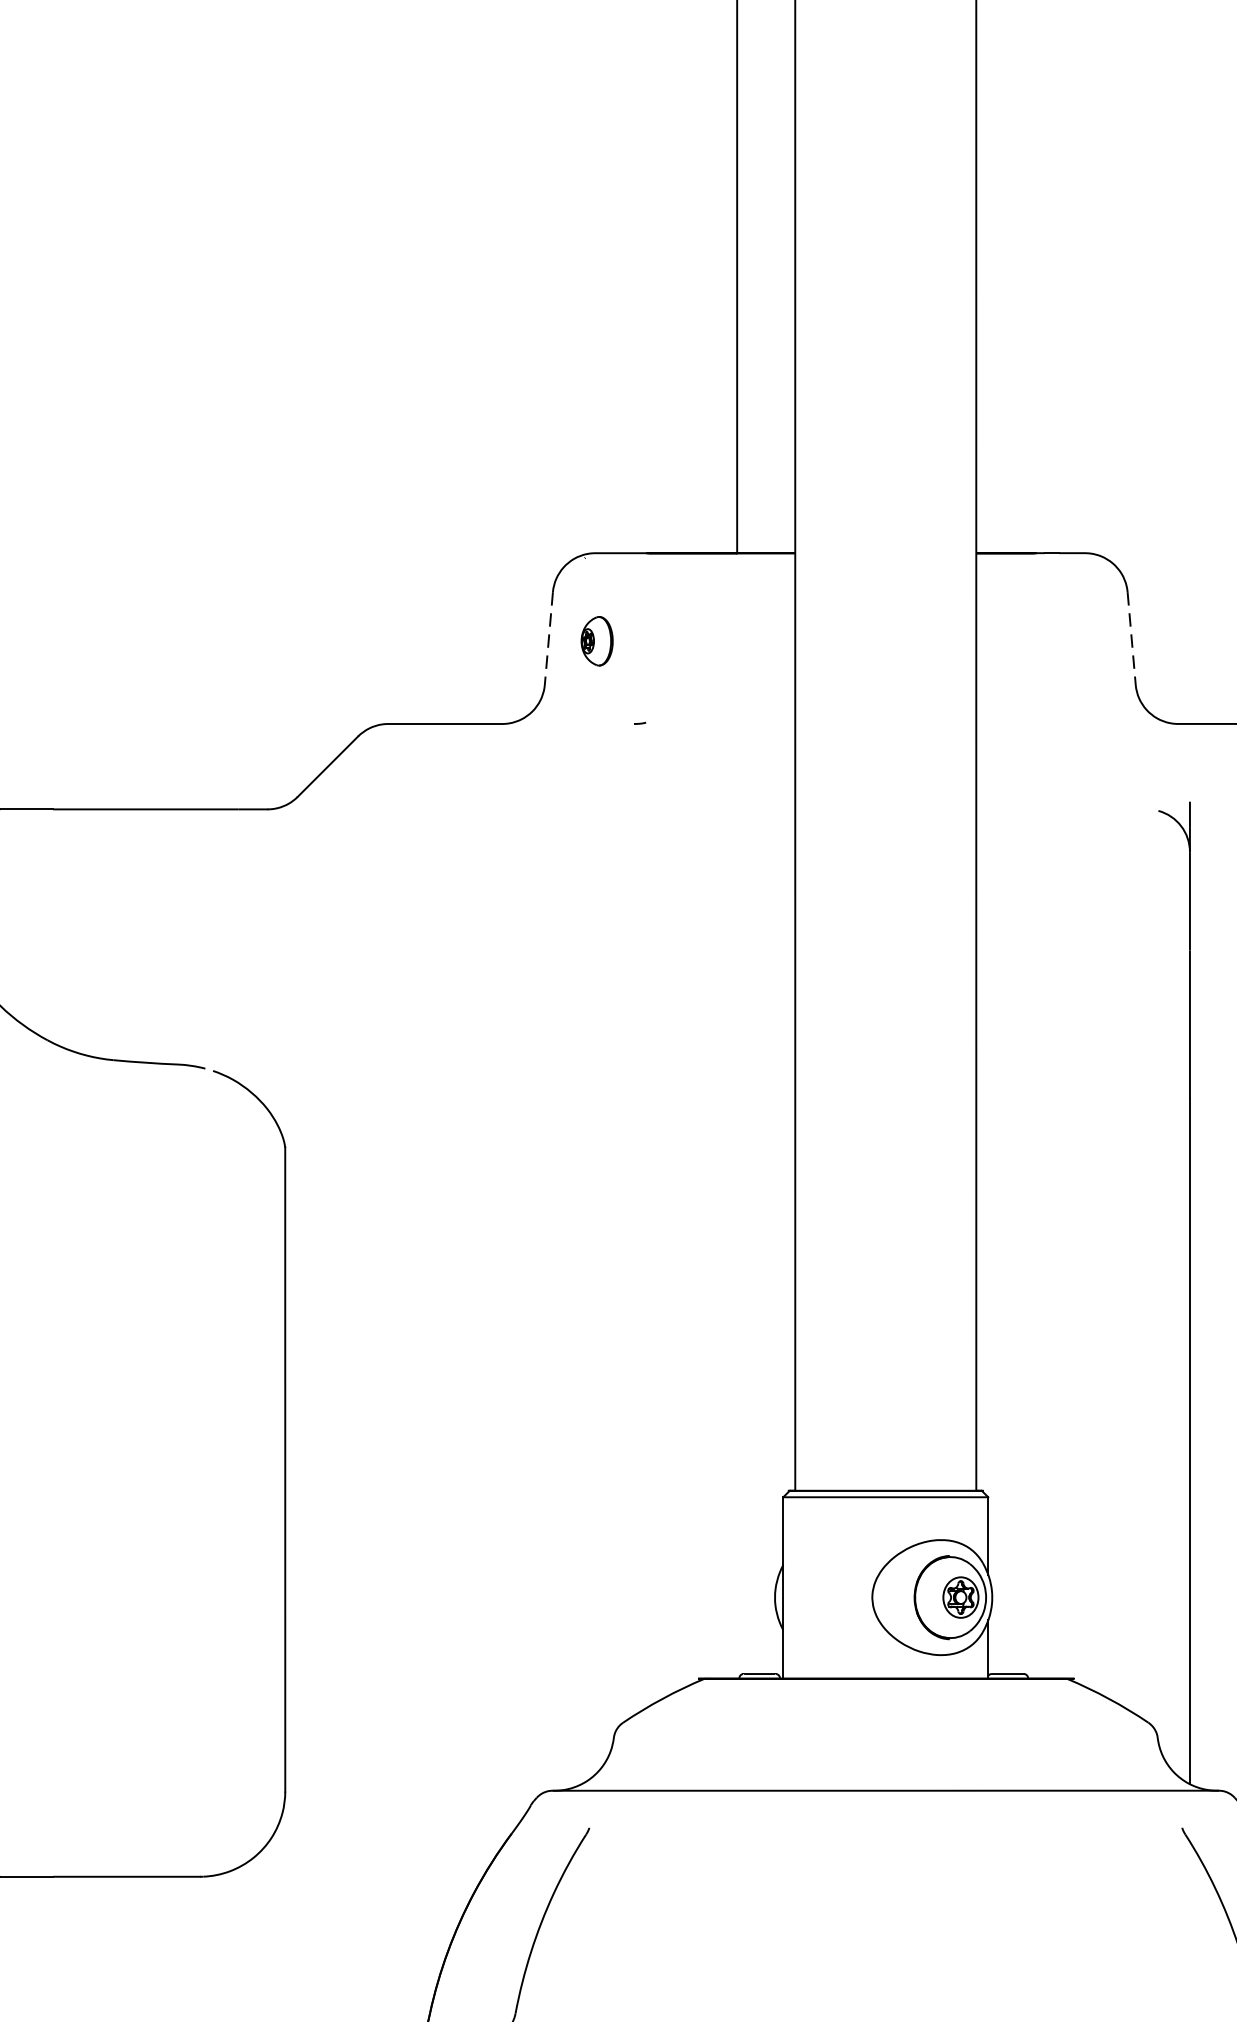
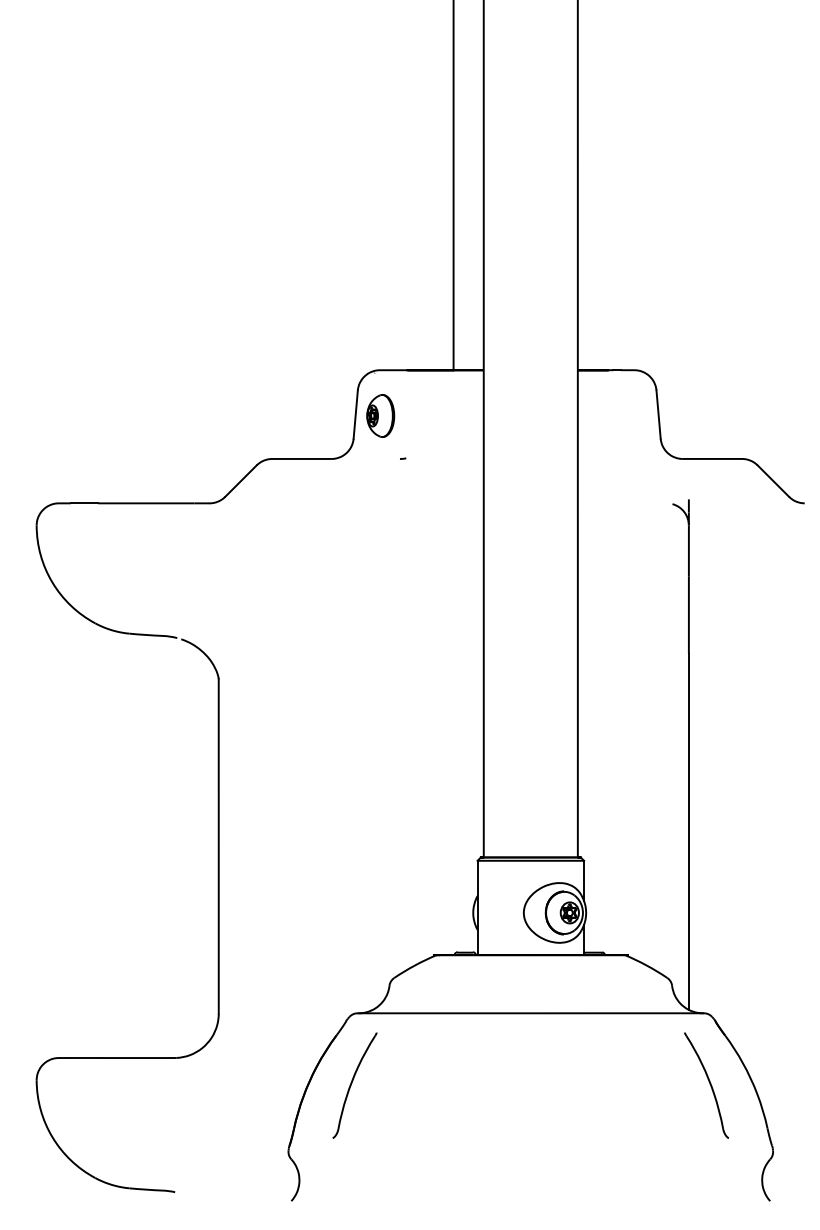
line: (548, 640) -> (355, 415), dashed -> solid
part: (596, 640) -> (380, 415), size x1.67
line: (1131, 640) -> (658, 415), dashed -> solid

